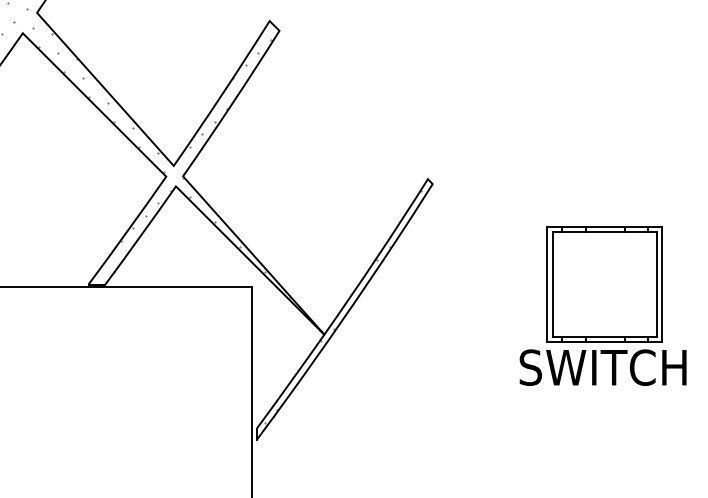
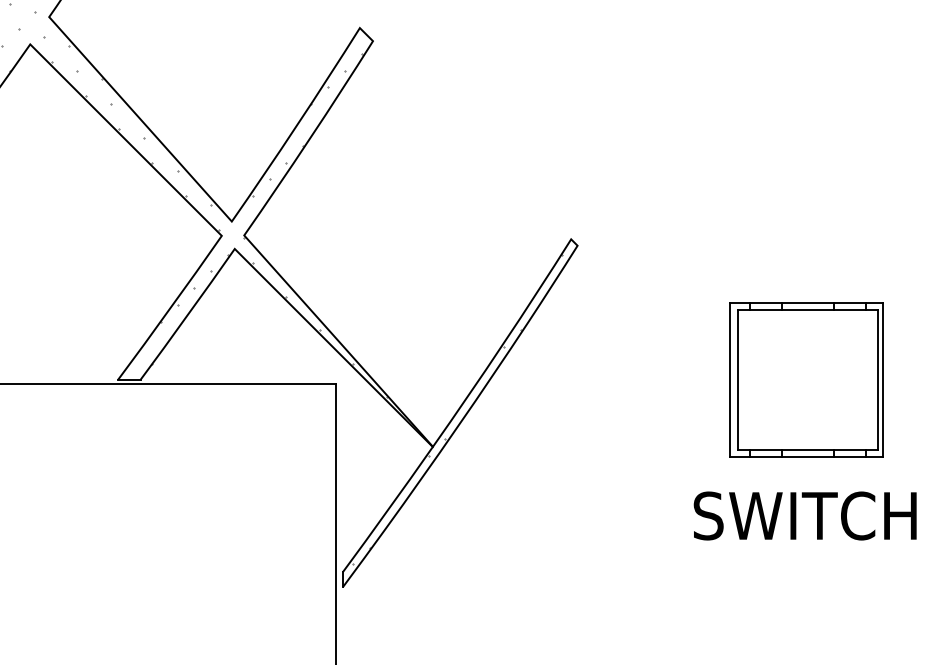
text: (602, 367) -> (804, 515), moved

